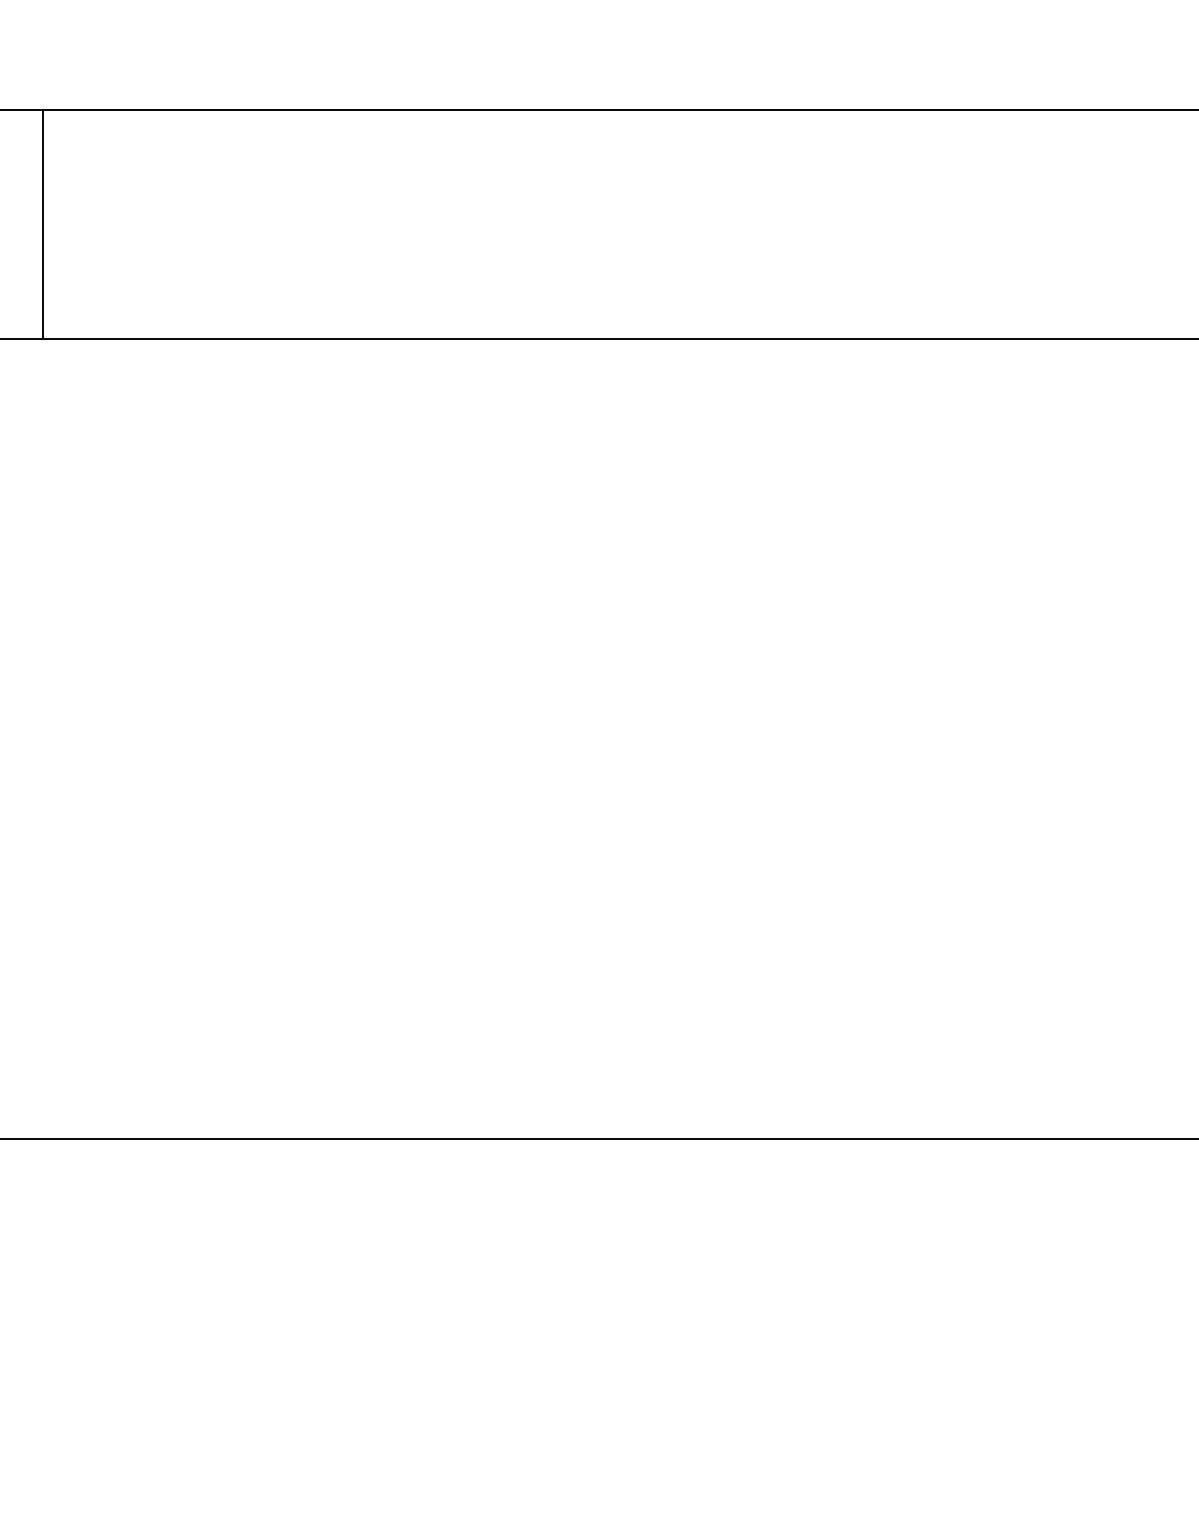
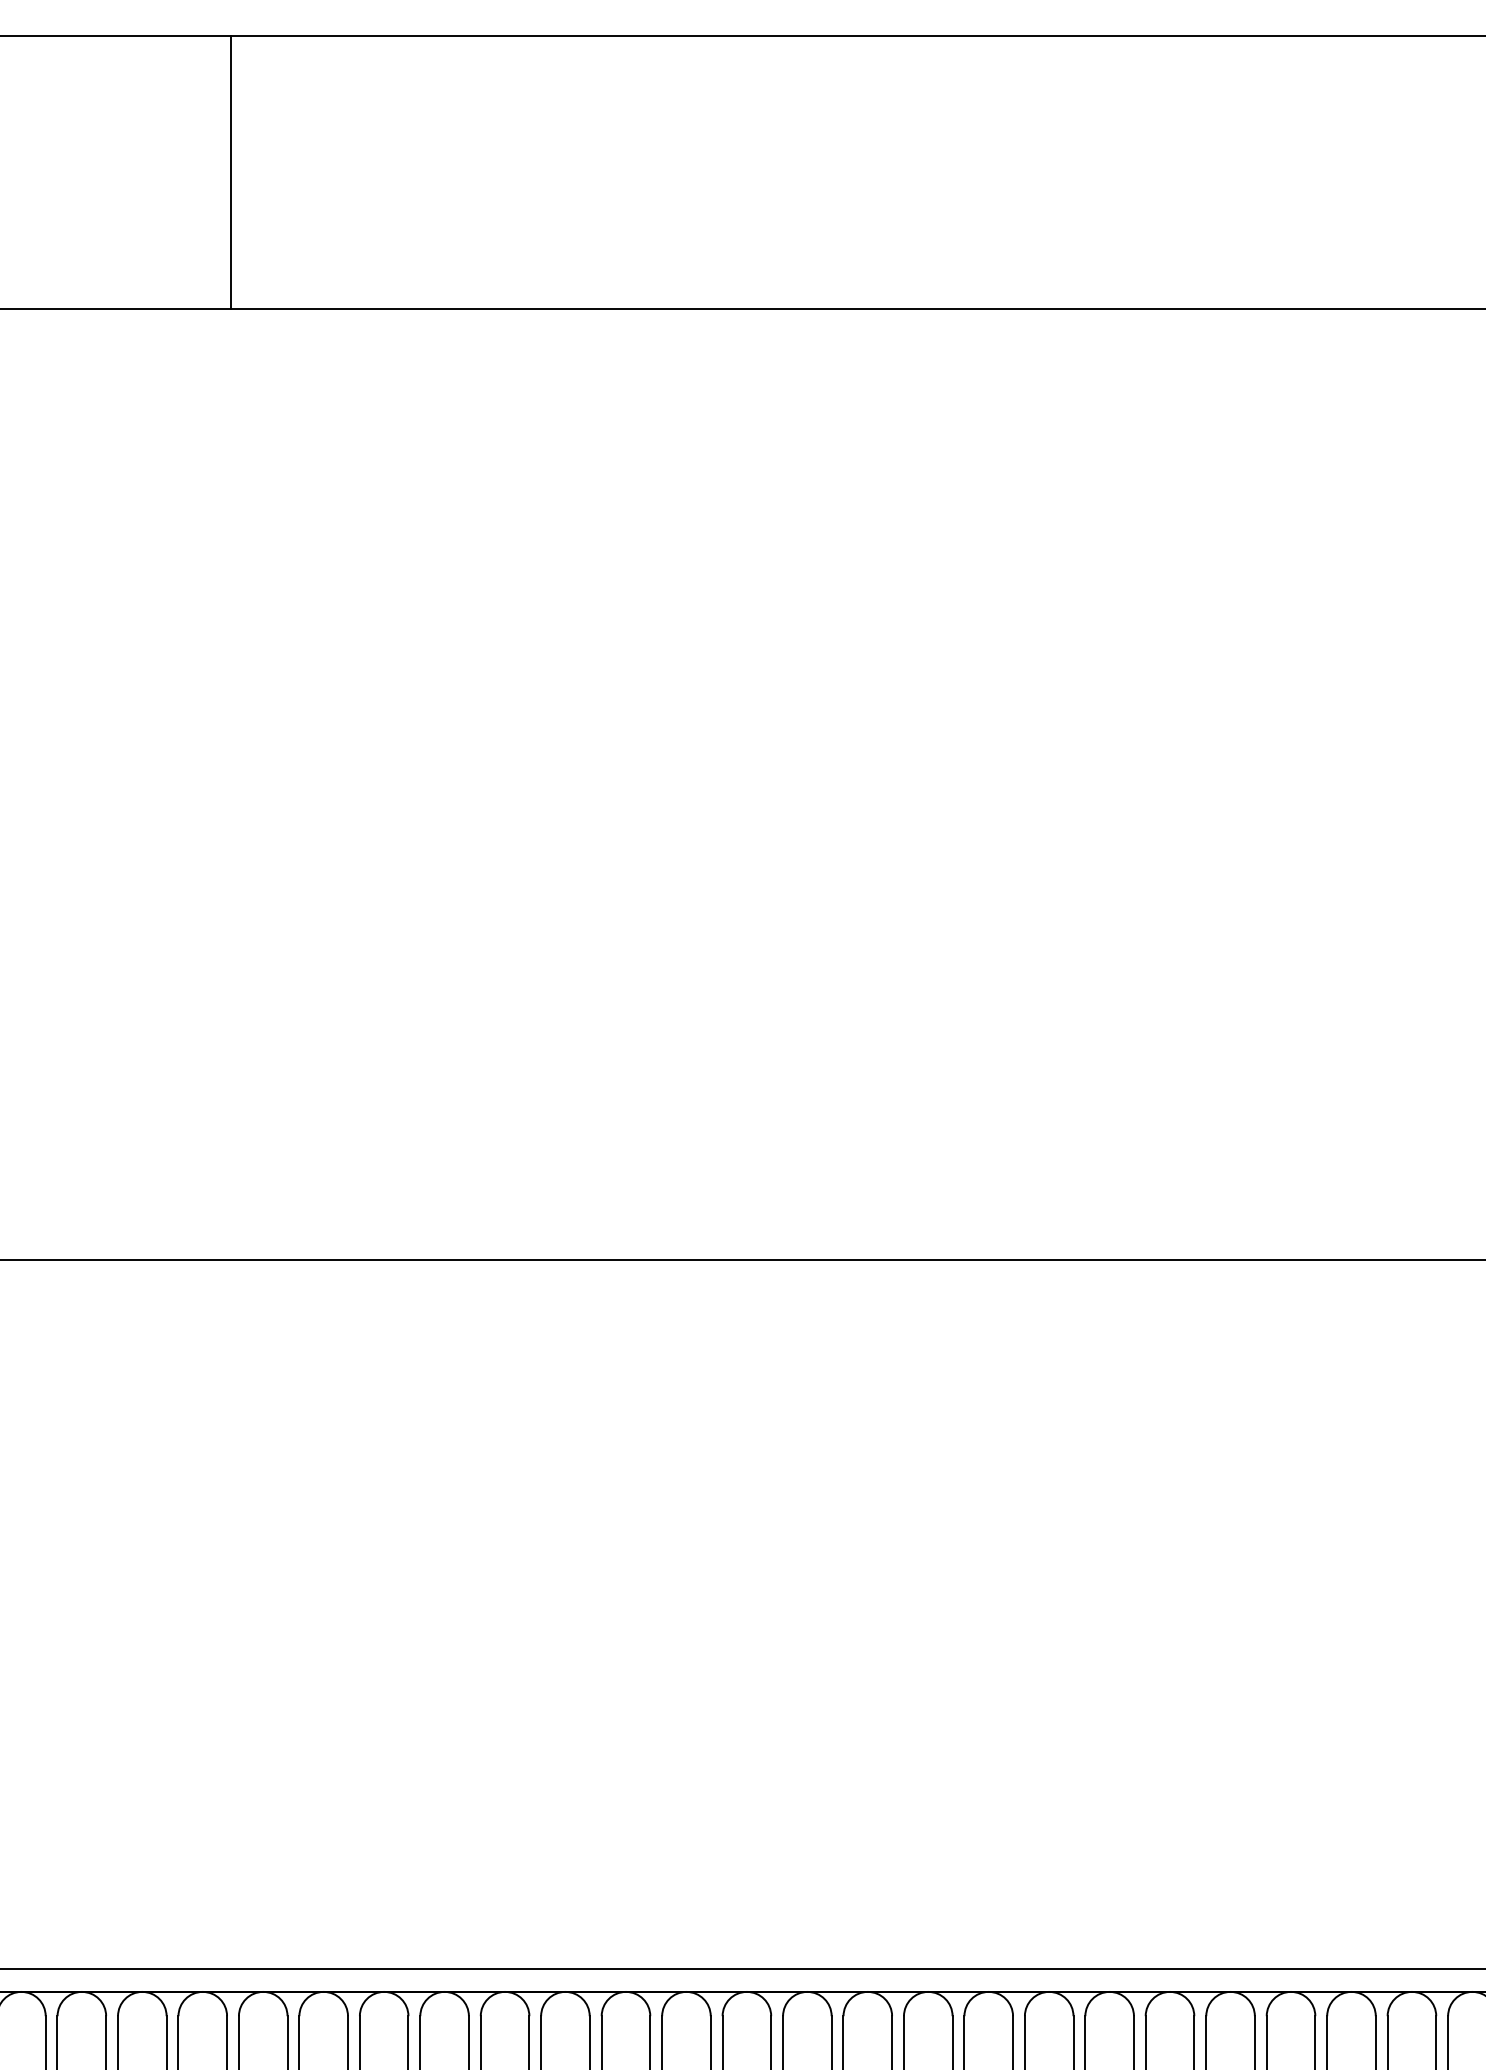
line: (42, 224) -> (230, 172), moved

